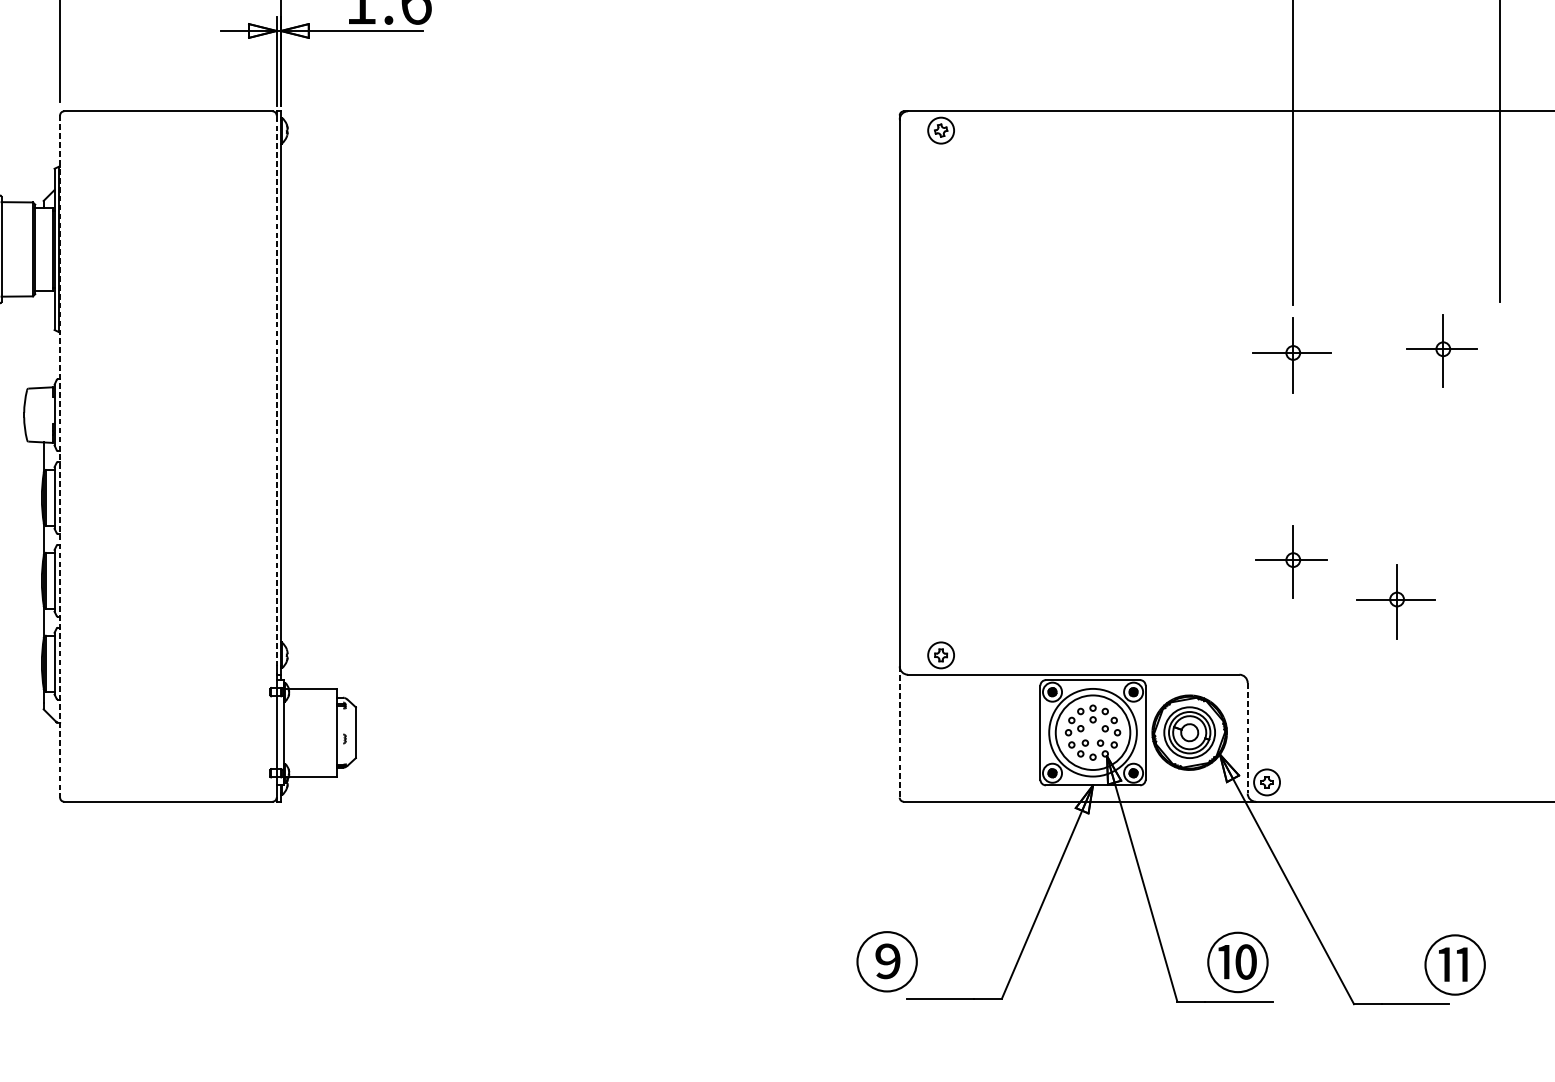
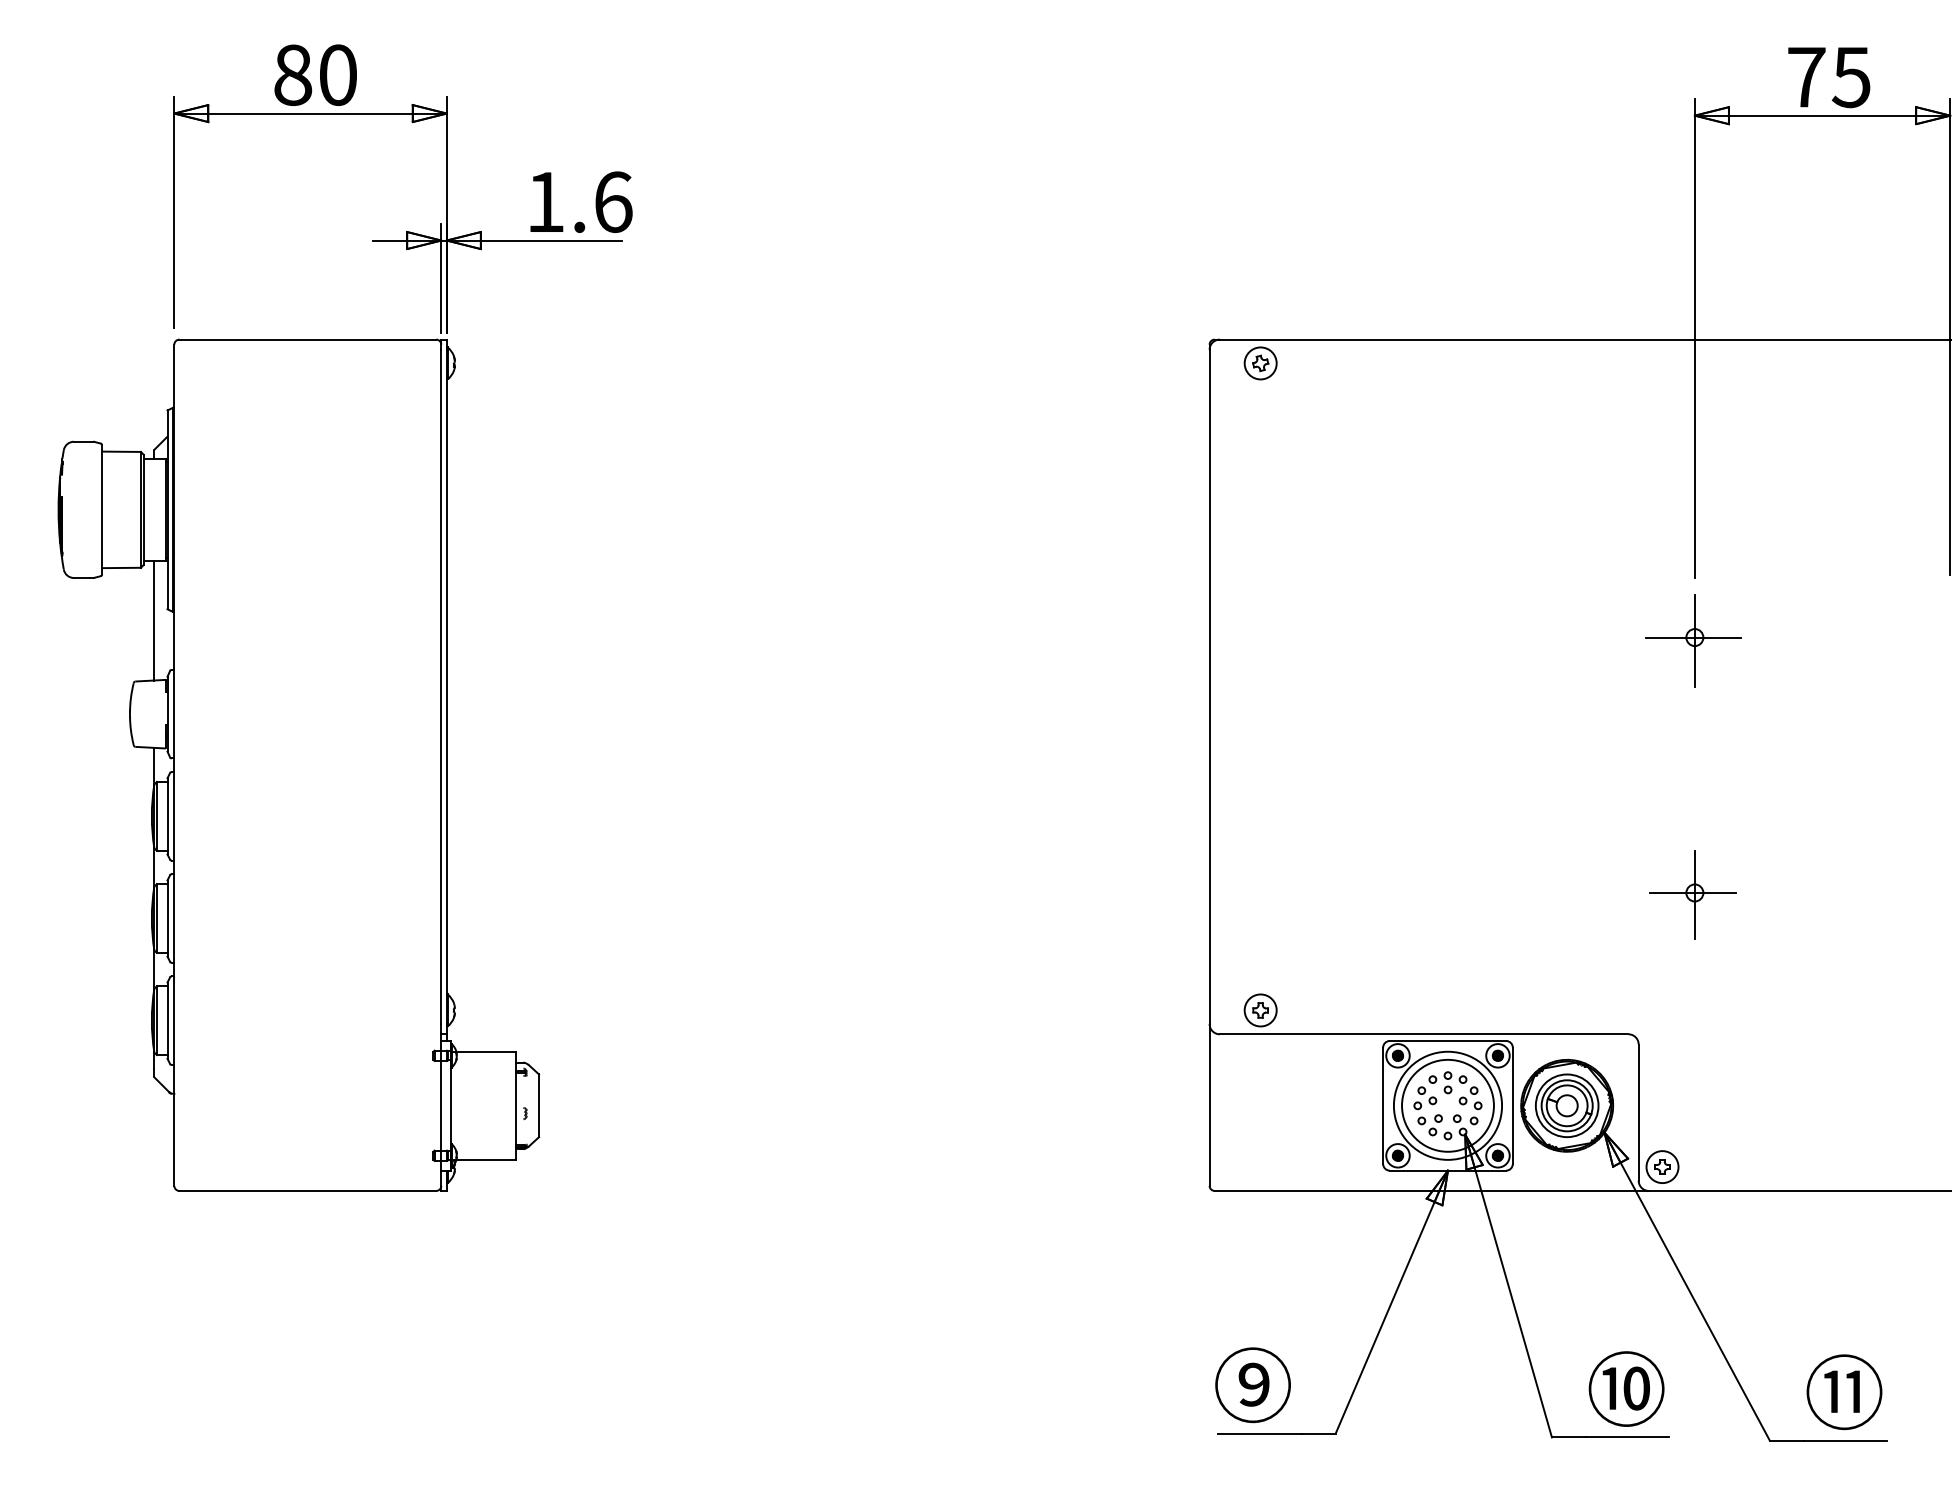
line: (43, 339) -> (153, 620), added
part: (1441, 350) -> (1877, 634), removed
line: (276, 392) -> (441, 686), dashed -> solid
line: (60, 456) -> (174, 765), dashed -> solid
part: (1395, 601) -> (1821, 944), removed
line: (899, 731) -> (1209, 1104), dashed -> solid
line: (1247, 738) -> (1638, 1113), dashed -> solid
text: (886, 961) -> (1252, 1385), moved
text: (1455, 965) -> (1844, 1392), moved

